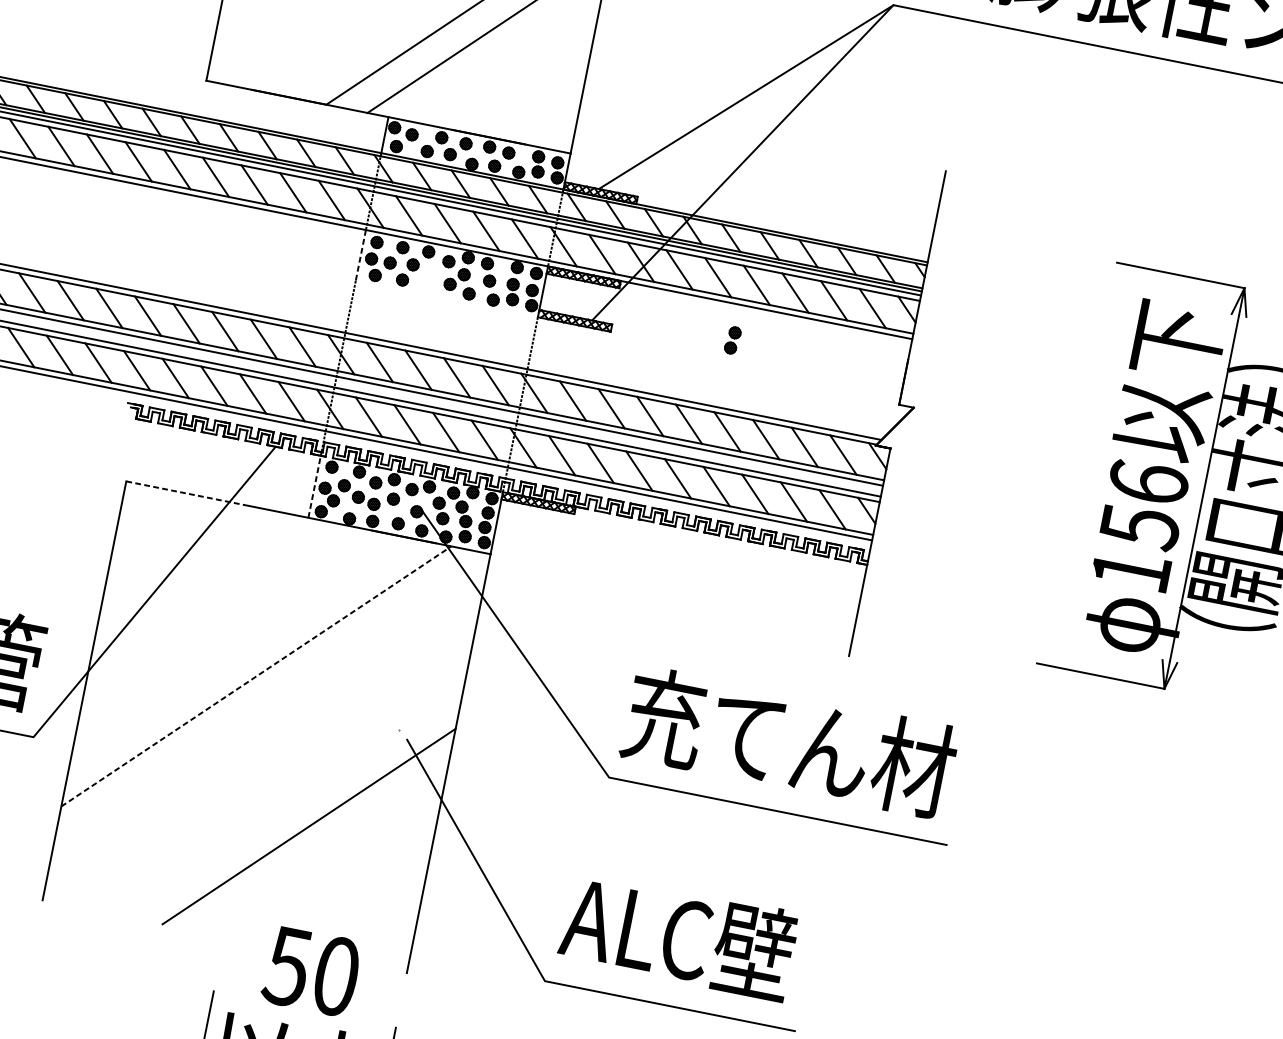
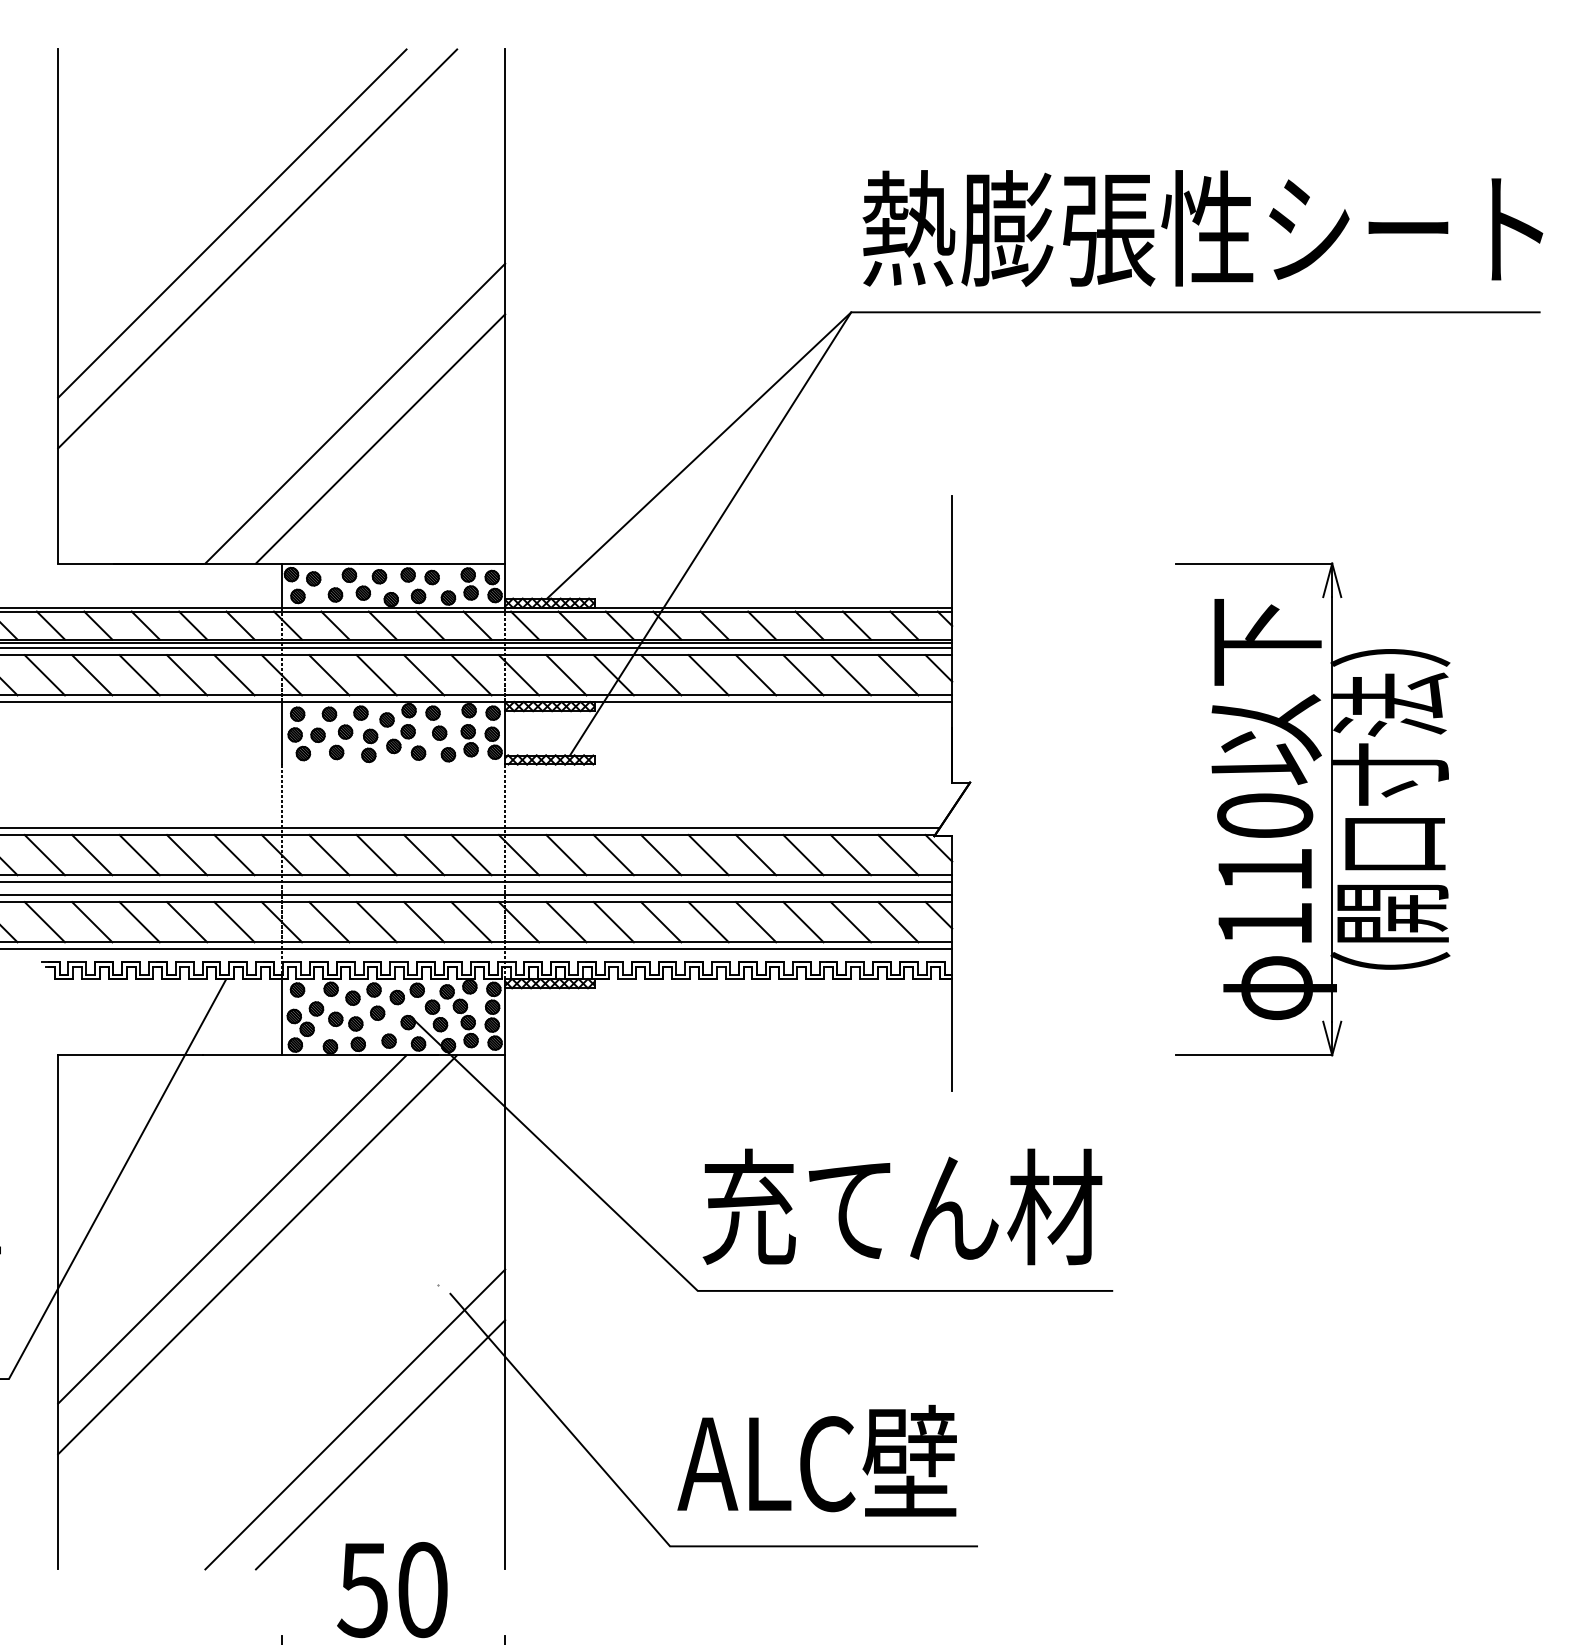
line: (360, 255) -> (281, 733), dashed -> solid
part: (732, 340) -> (369, 745), moved
line: (314, 486) -> (281, 1016), dashed -> solid
line: (185, 493) -> (130, 1055), dashed -> solid
text: (1144, 505) -> (1265, 843), 156 -> 110
line: (240, 651) -> (232, 1229), added
line: (257, 676) -> (258, 1254), dashed -> solid
line: (325, 851) -> (380, 1444), added

